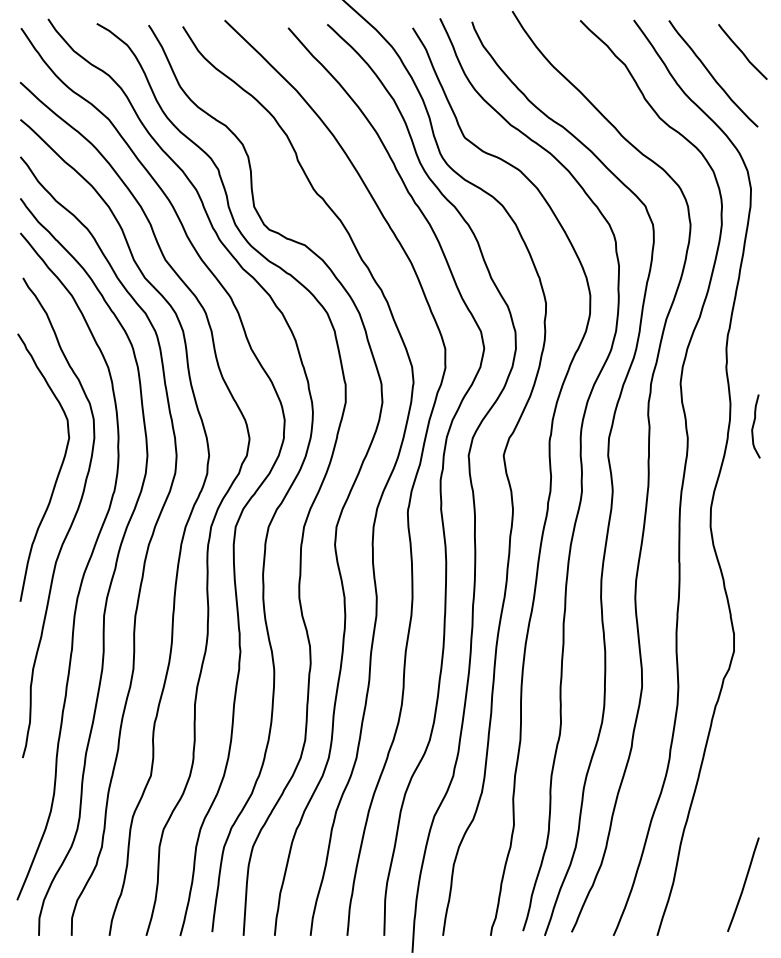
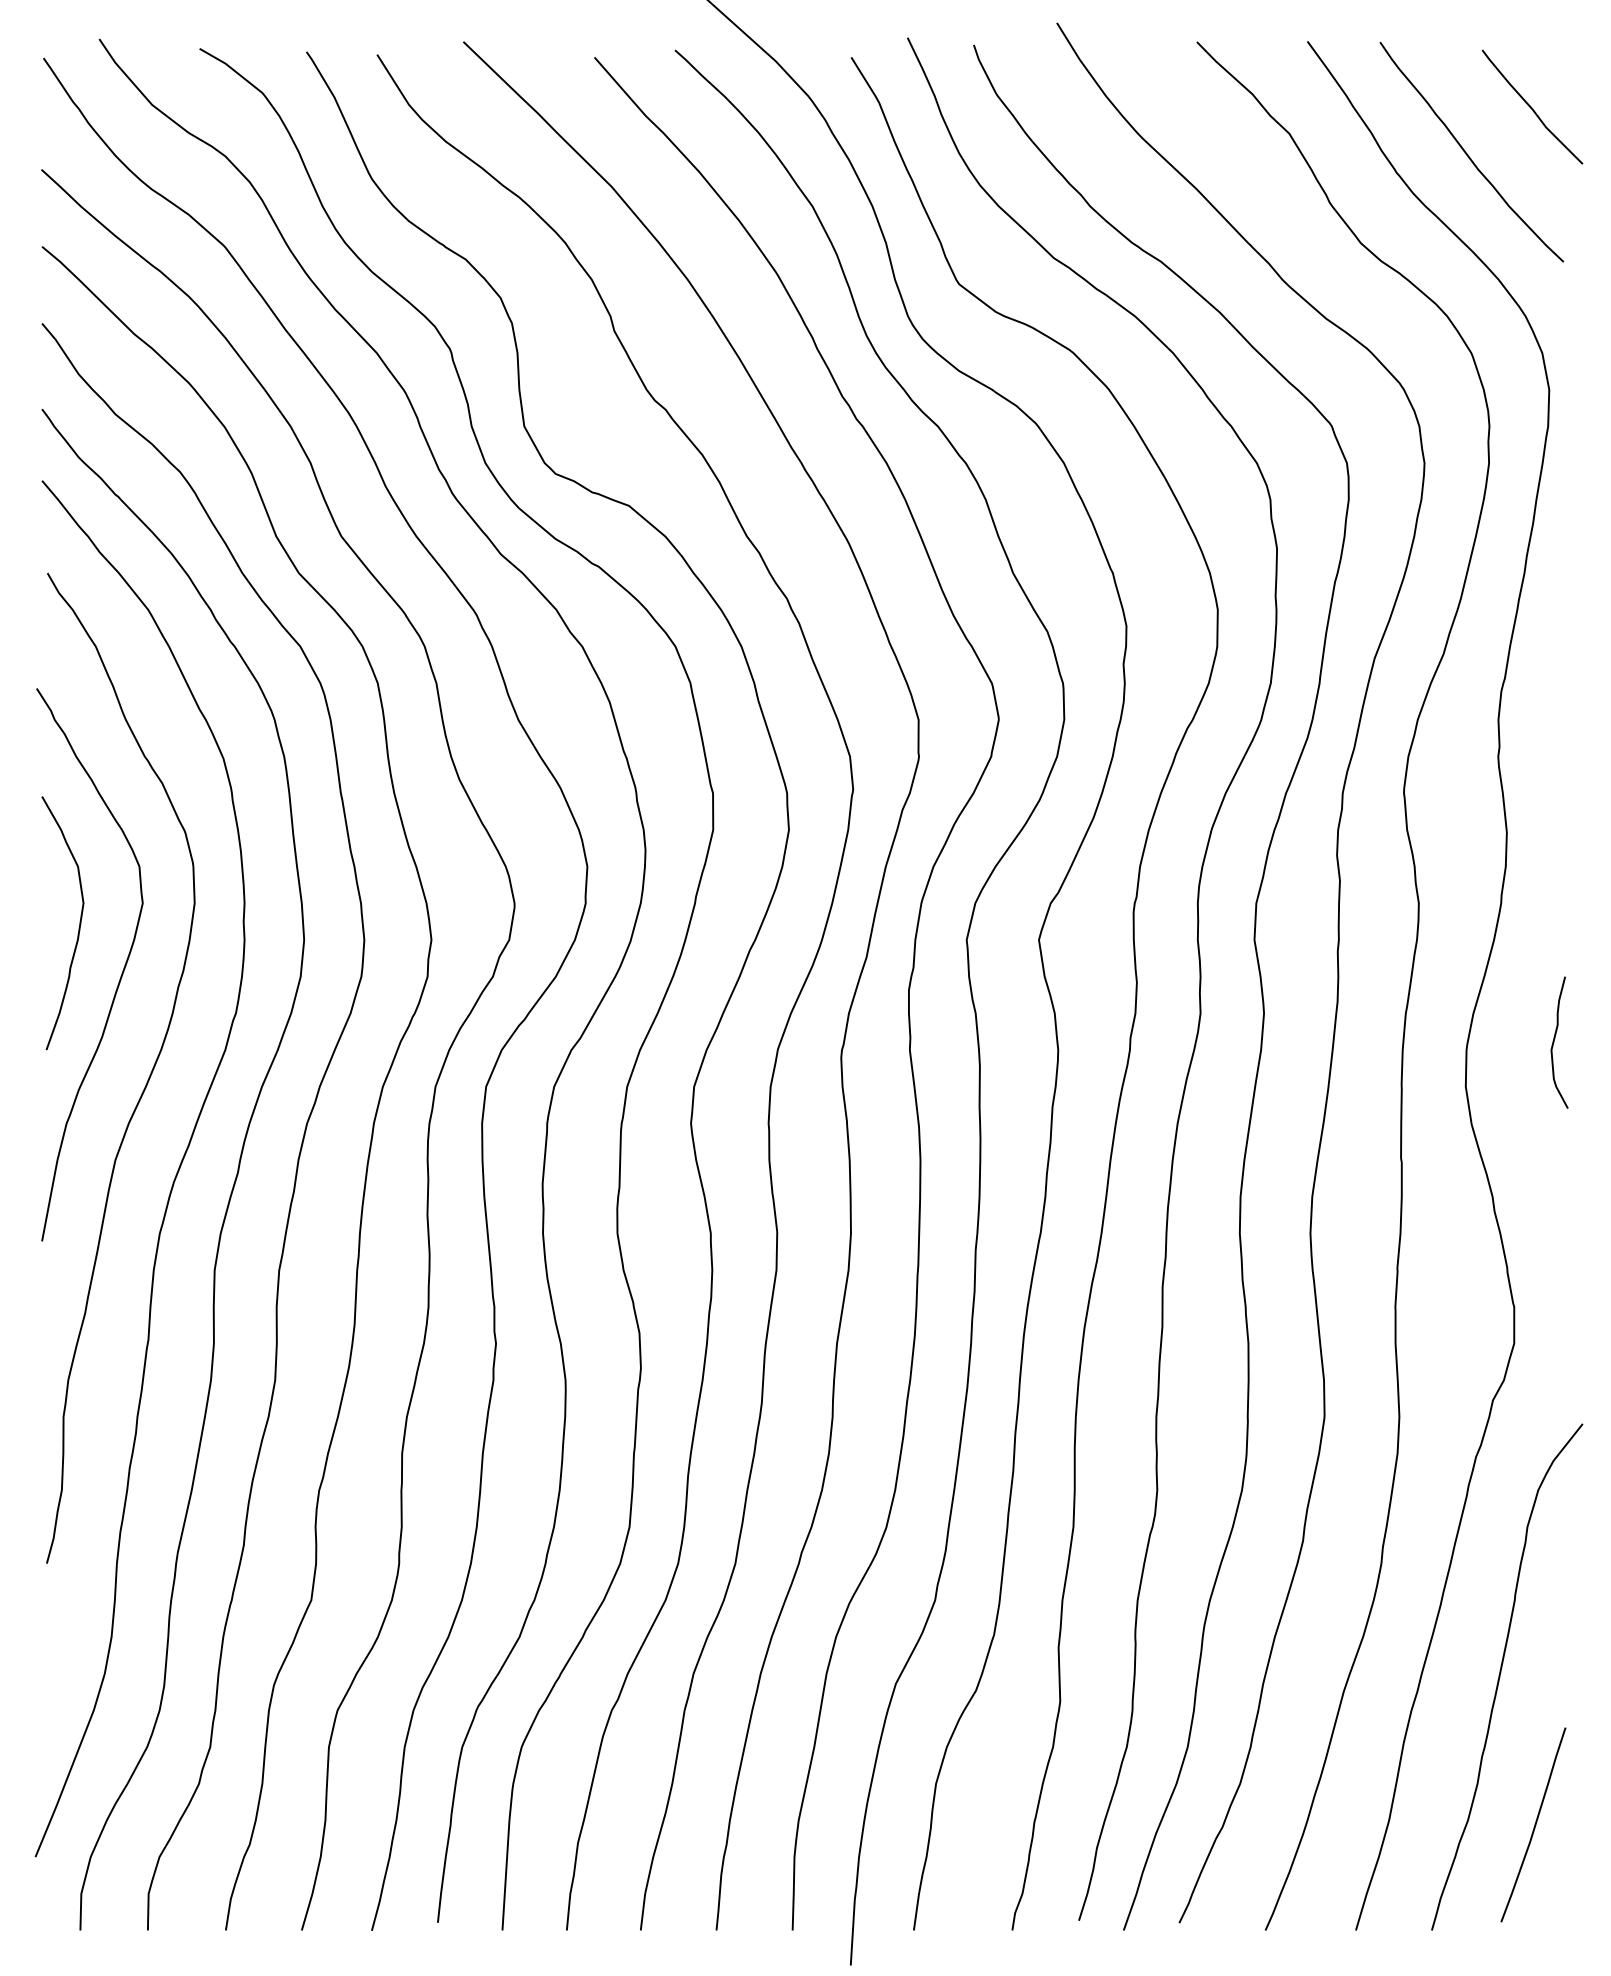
curve: (754, 425) -> (1556, 1040), moved
curve: (37, 449) -> (77, 927), added
curve: (728, 811) -> (1502, 1673), added

